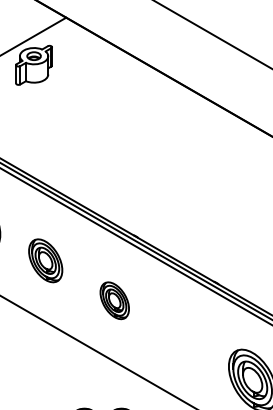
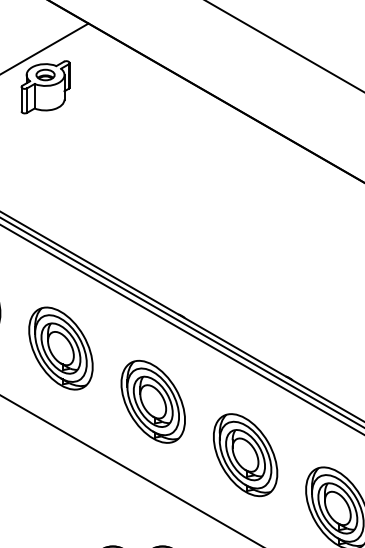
part: (45, 260) -> (60, 348), size x1.43
part: (114, 300) -> (153, 401), size x1.67
part: (183, 340) -> (245, 455), added

